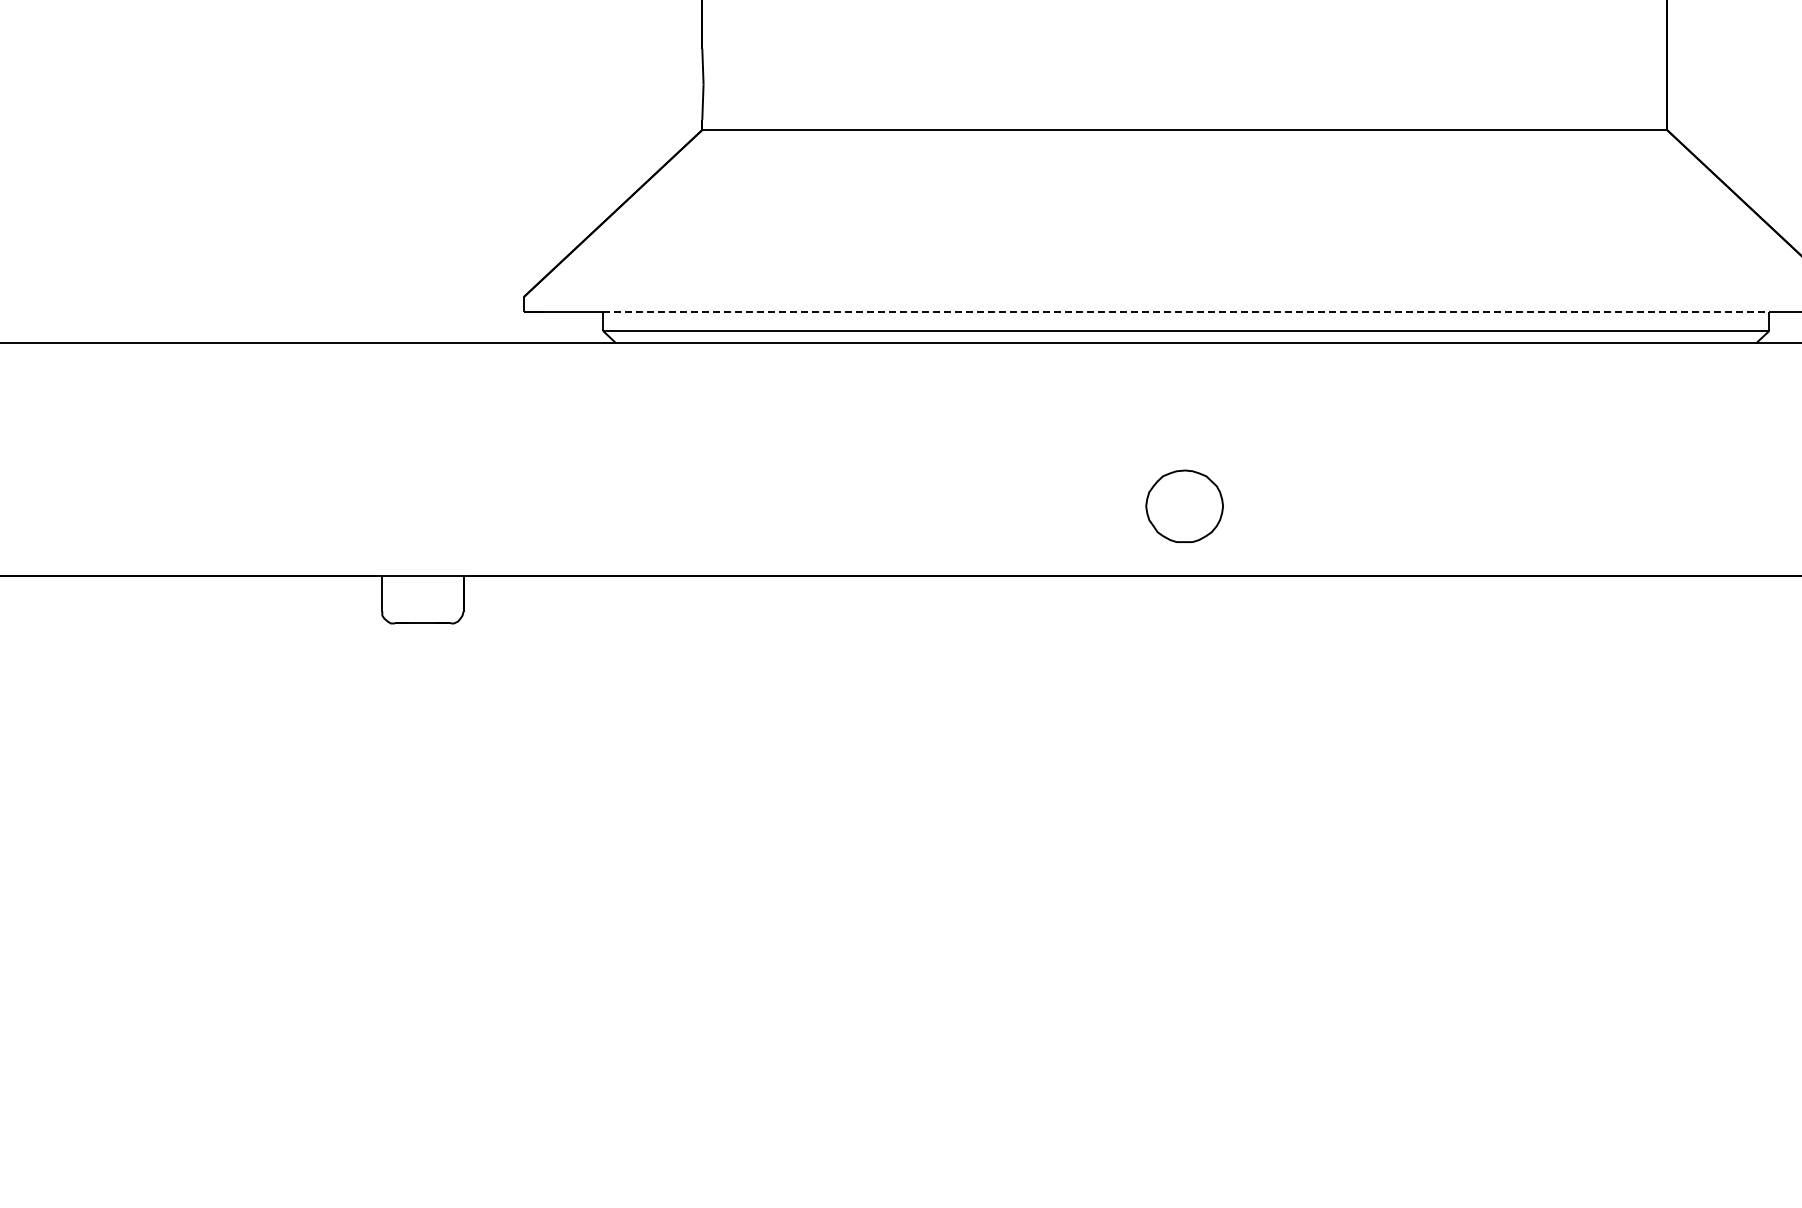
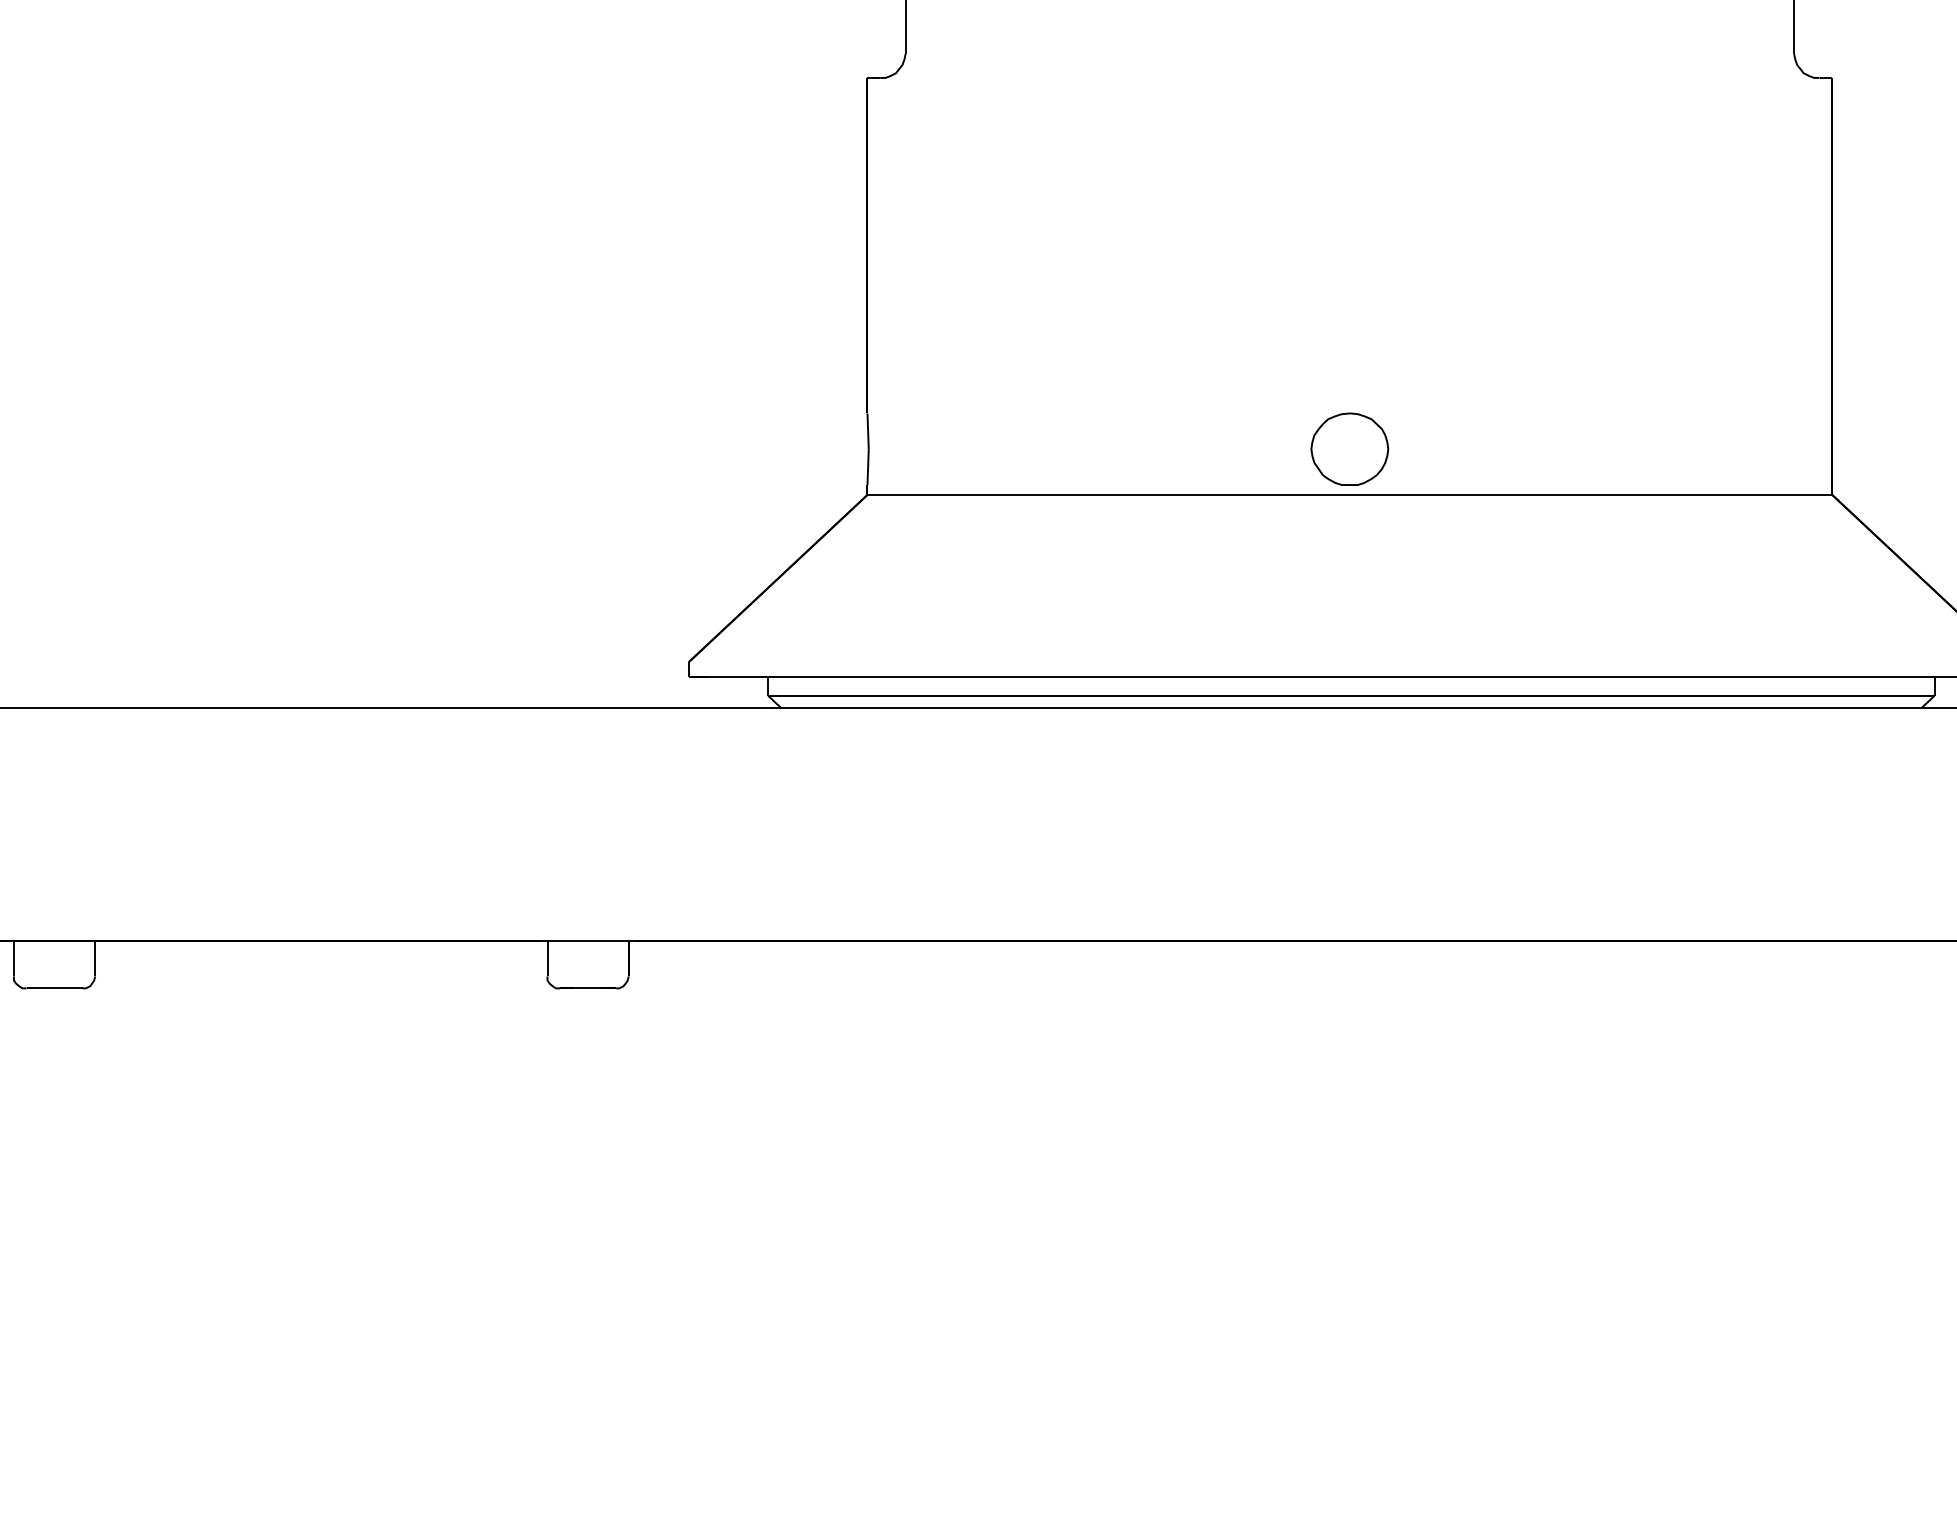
line: (1186, 312) -> (1351, 677), dashed -> solid
part: (1184, 505) -> (1349, 448), moved

